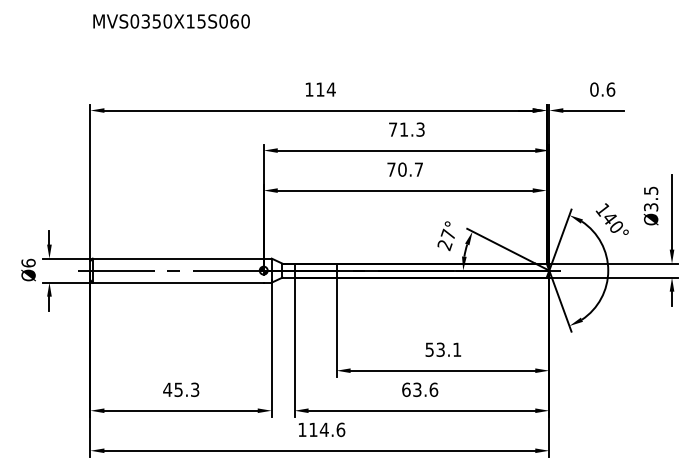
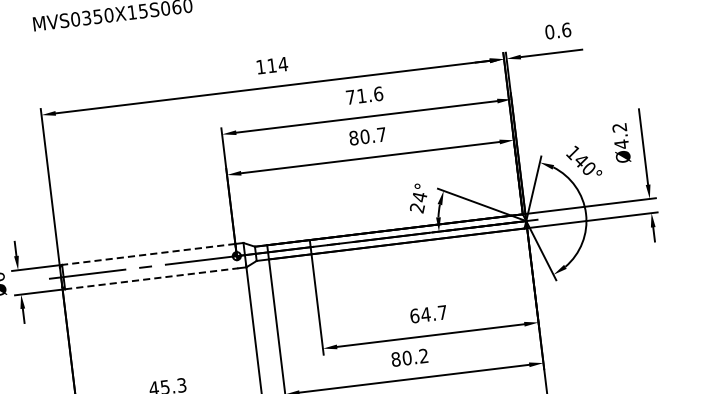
text: (420, 129) -> (378, 93), 71.3 -> 71.6
text: (391, 169) -> (353, 137), 70.7 -> 80.7
text: (650, 198) -> (620, 135), Ø3.5 -> Ø4.2
text: (447, 234) -> (418, 196), 27° -> 24°
line: (177, 258) -> (147, 254), solid -> dashed
line: (178, 282) -> (151, 278), solid -> dashed
text: (443, 349) -> (428, 314), 53.1 -> 64.7
text: (420, 389) -> (410, 357), 63.6 -> 80.2

